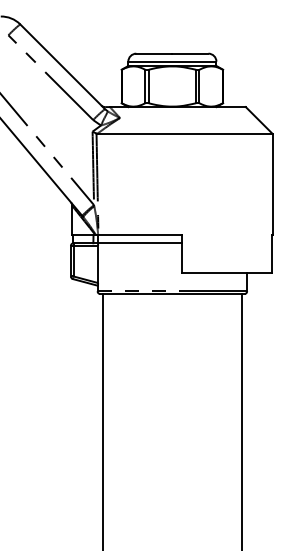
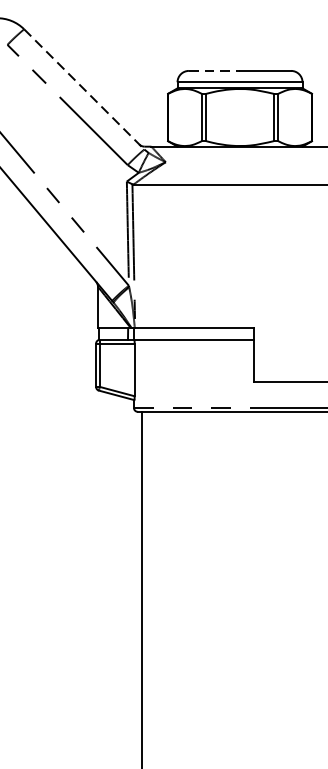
line: (154, 53) -> (214, 70), solid -> dashed
line: (62, 66) -> (84, 89), solid -> dashed

